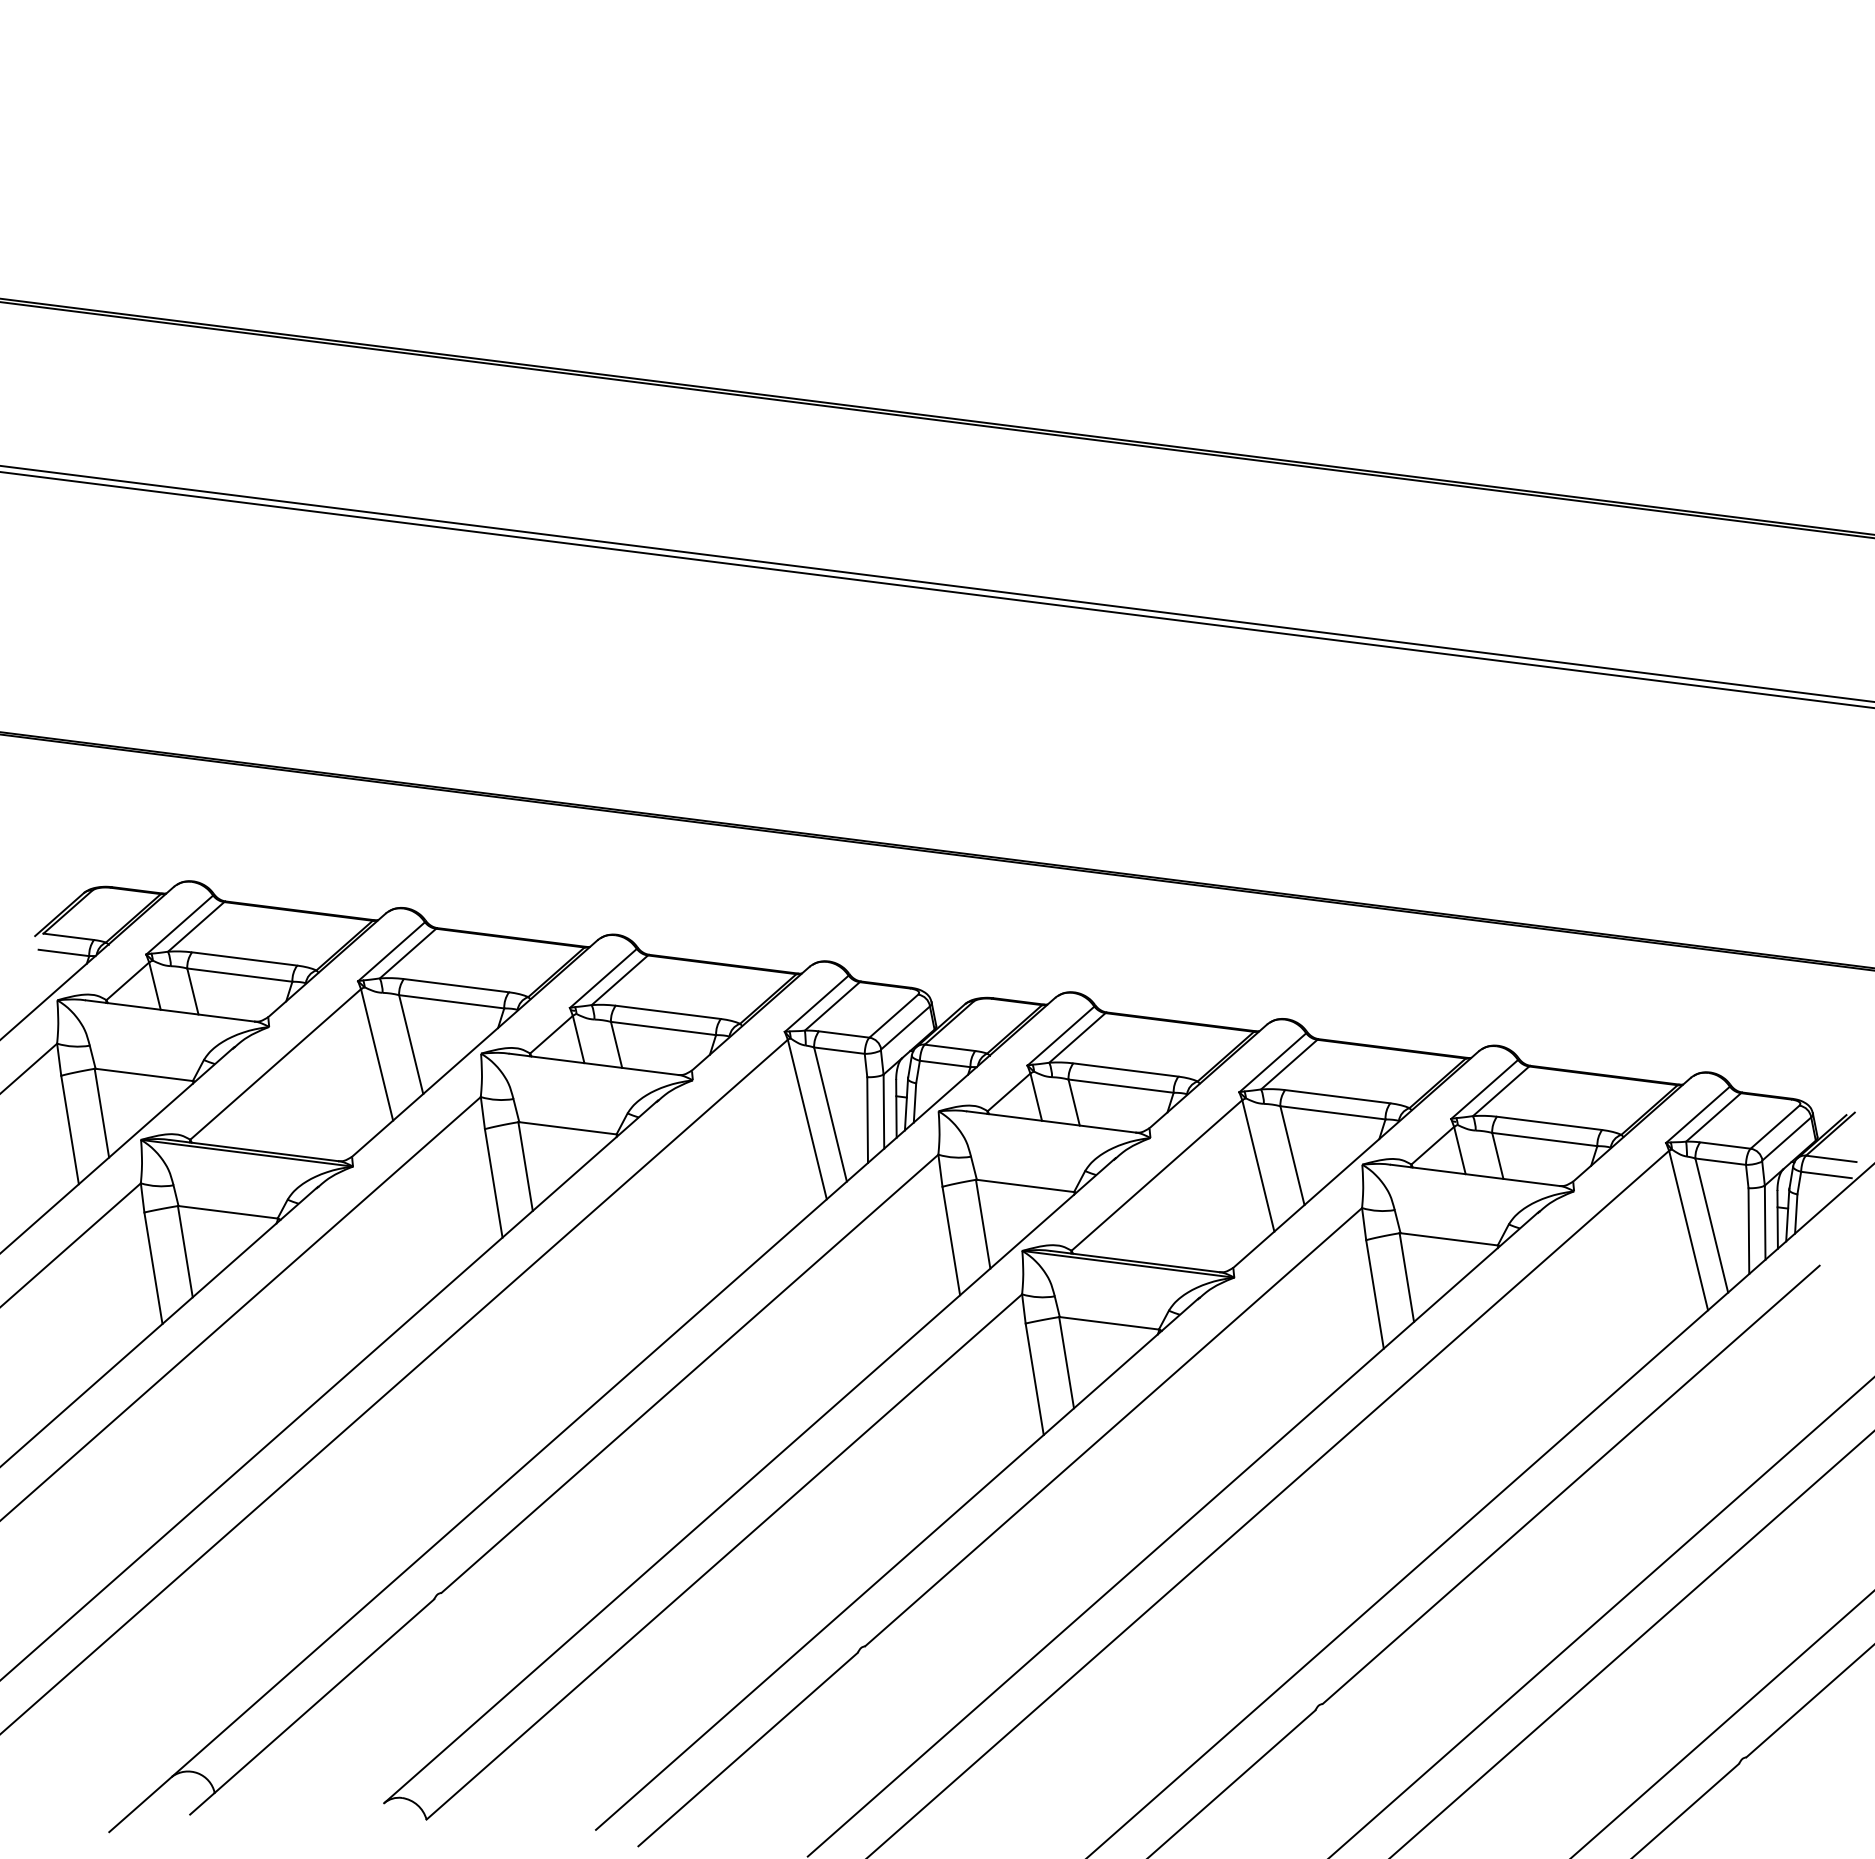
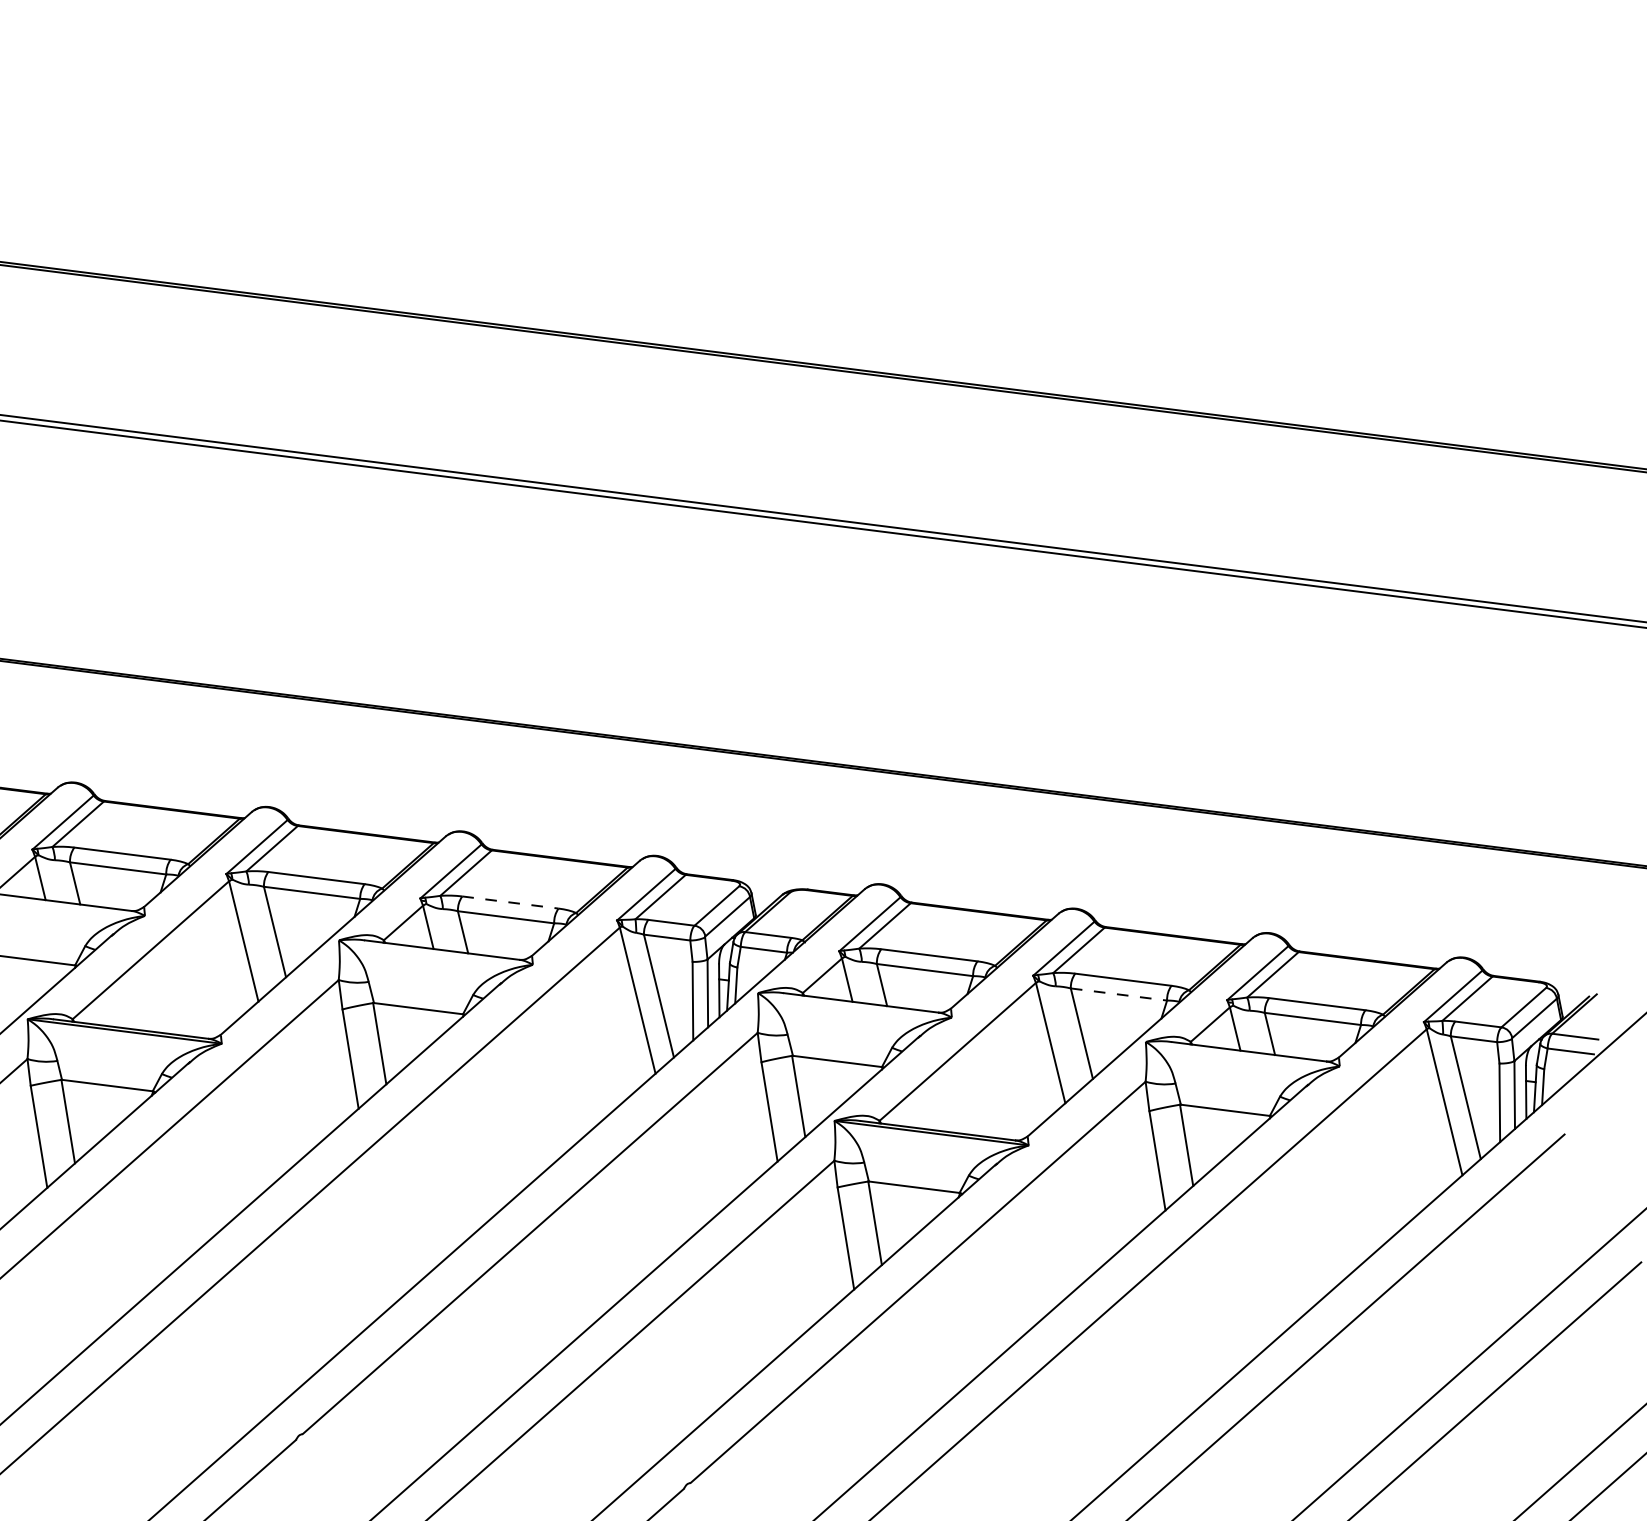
line: (668, 1012) -> (510, 902), solid -> dashed
line: (1332, 1112) -> (1118, 994), solid -> dashed

